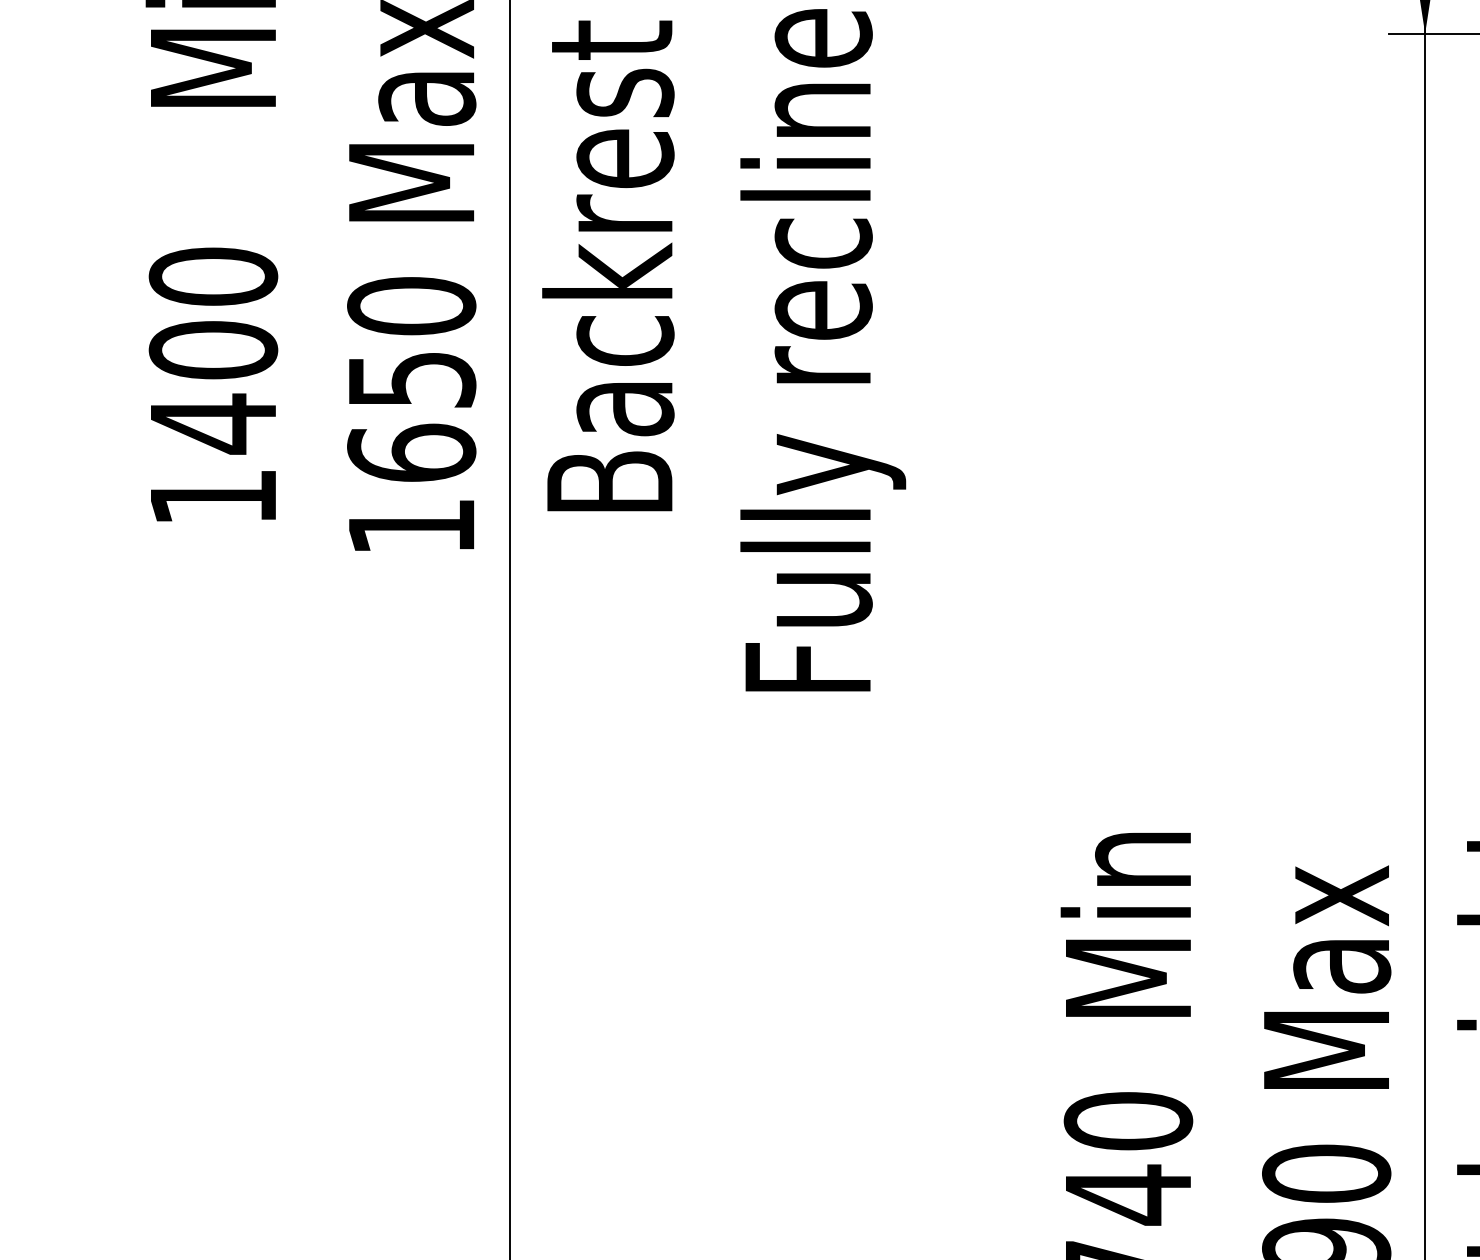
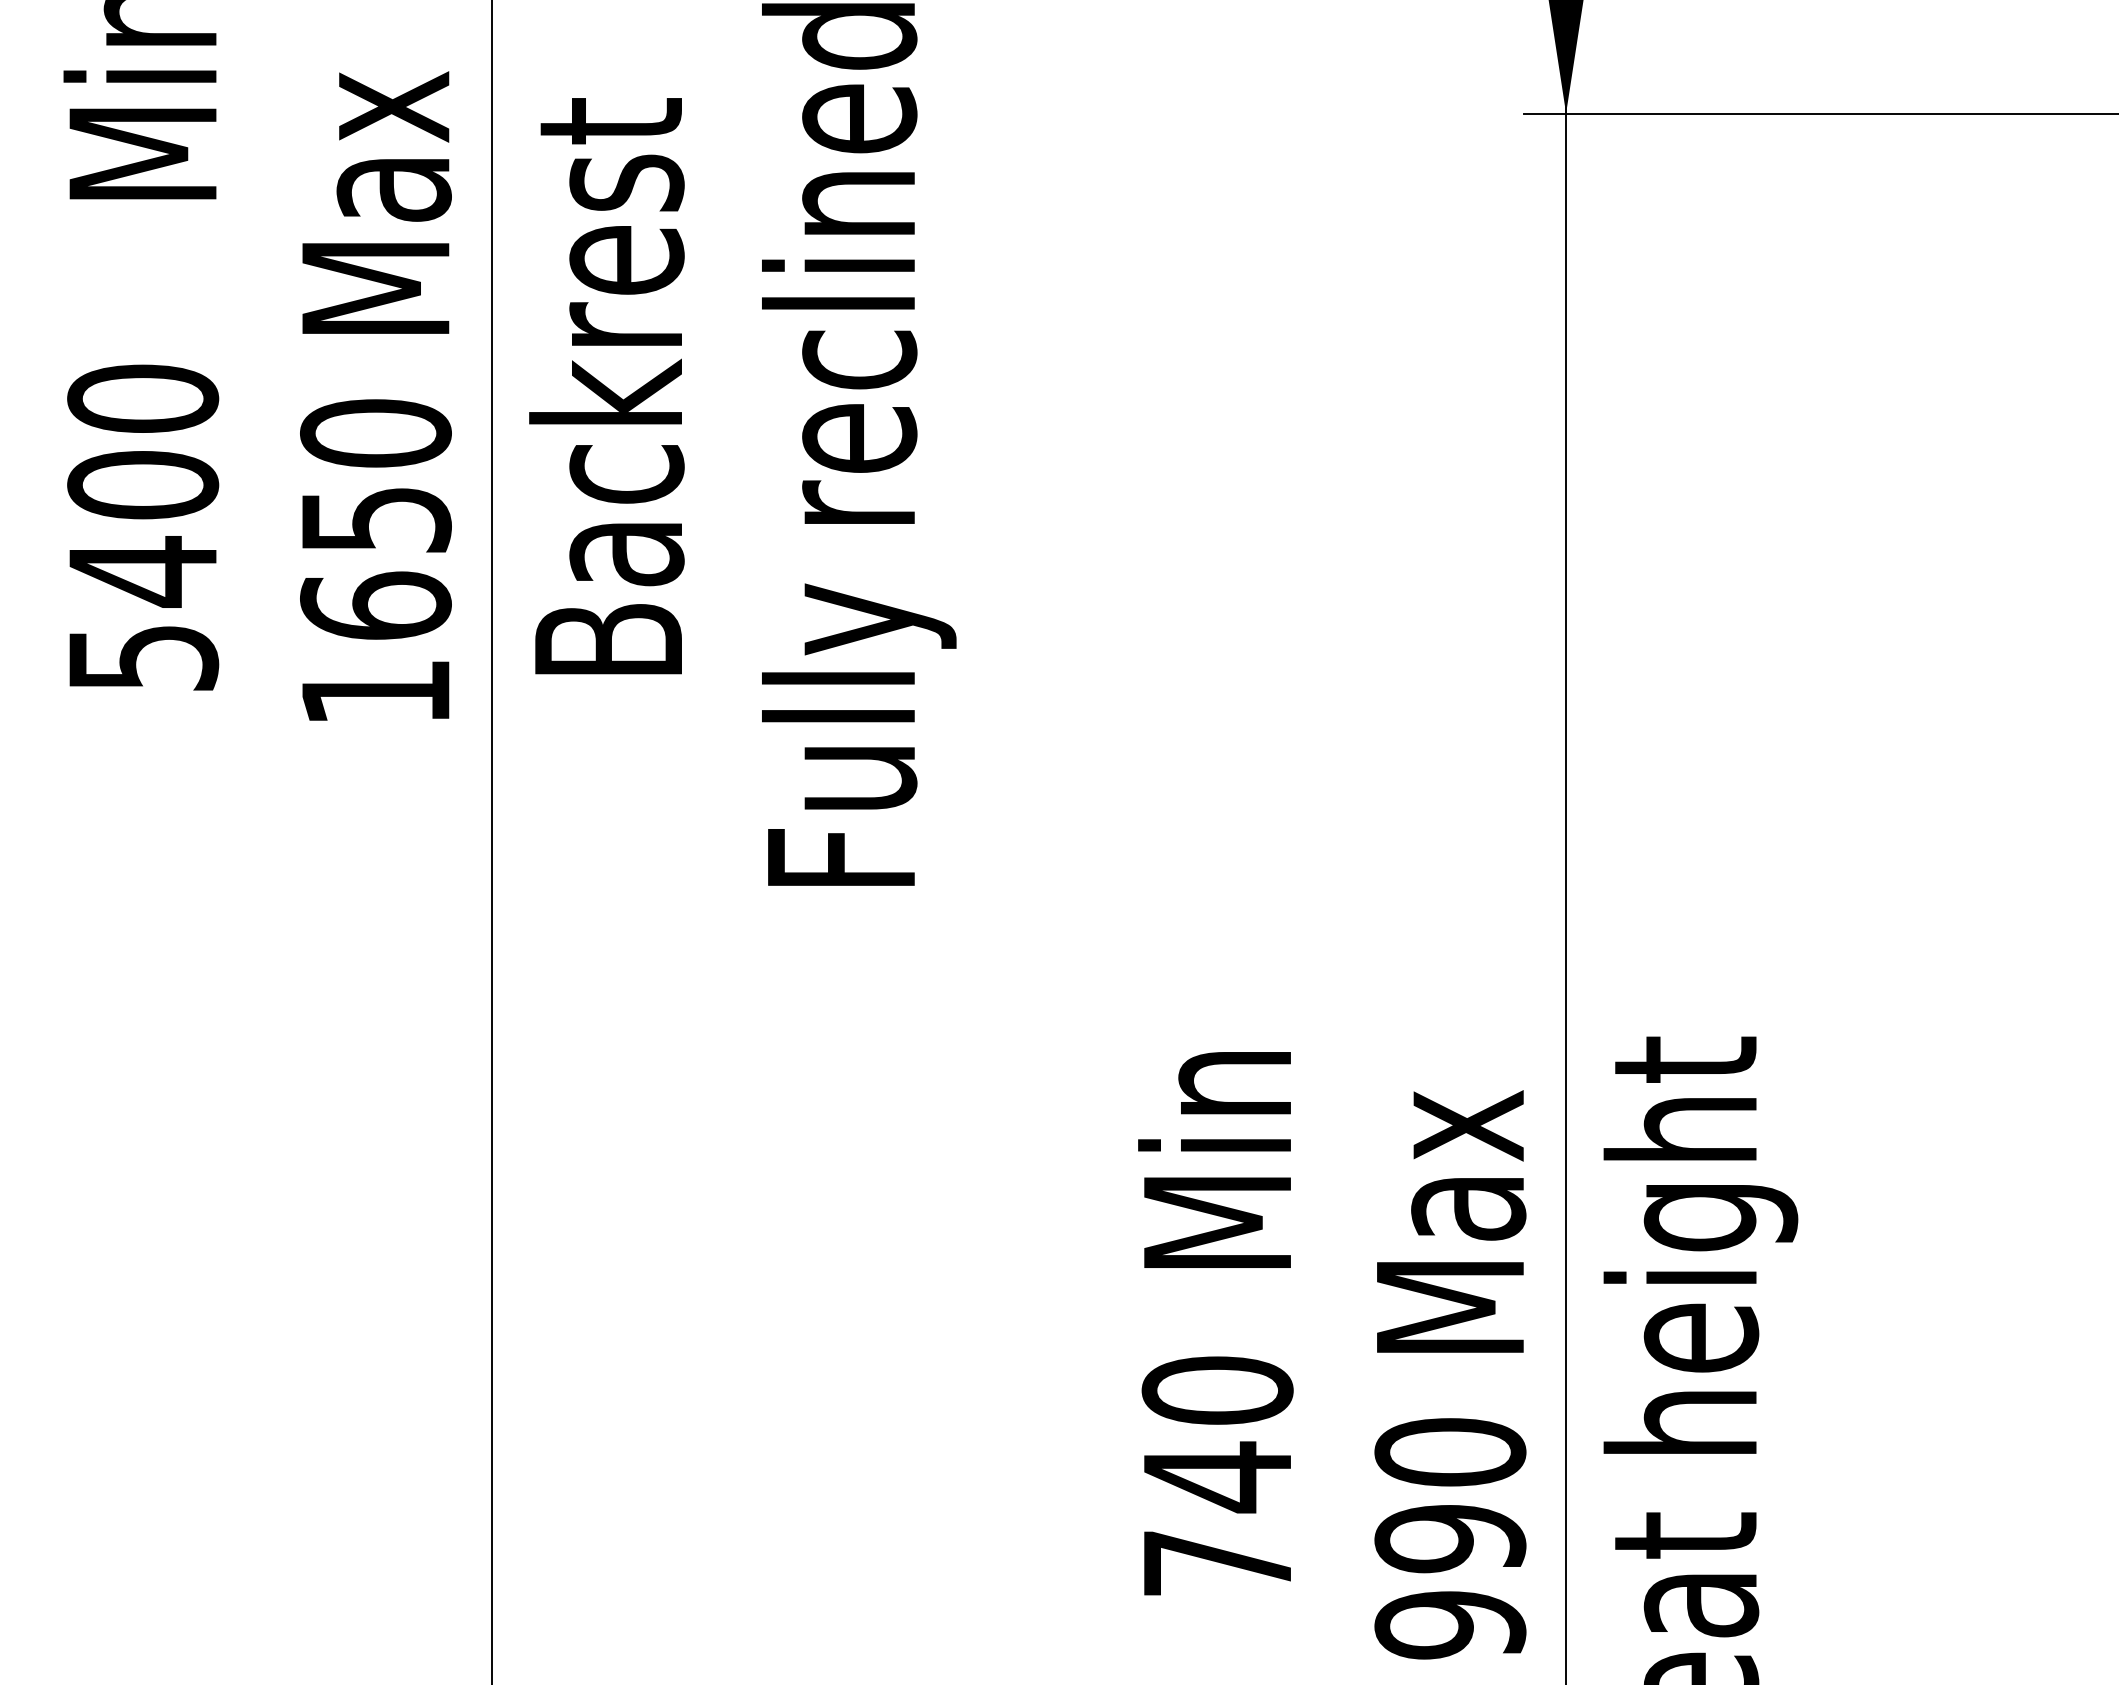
text: (214, 497) -> (144, 658), 1400 -> 5400

